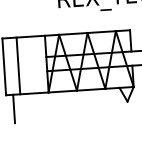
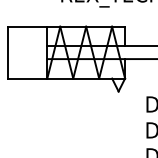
line: (18, 65) -> (21, 52), removed
line: (13, 108) -> (14, 91), removed

